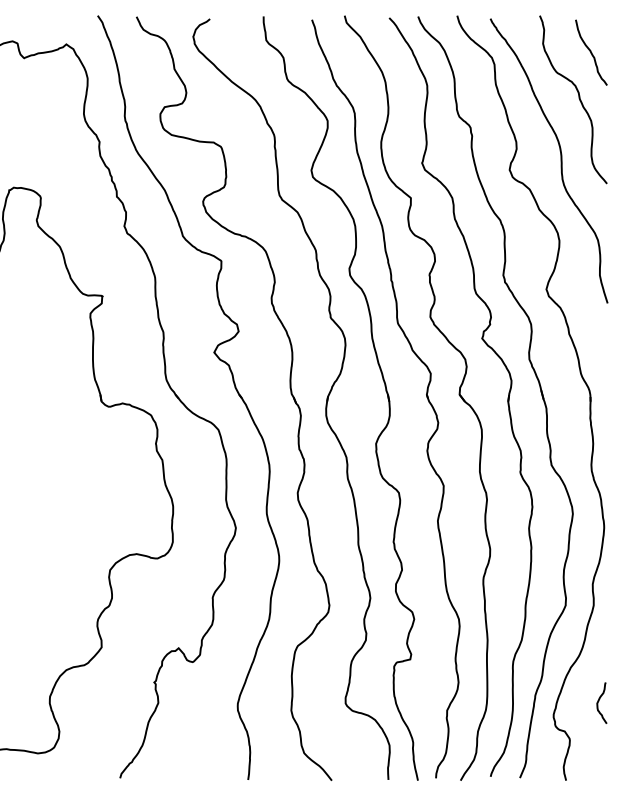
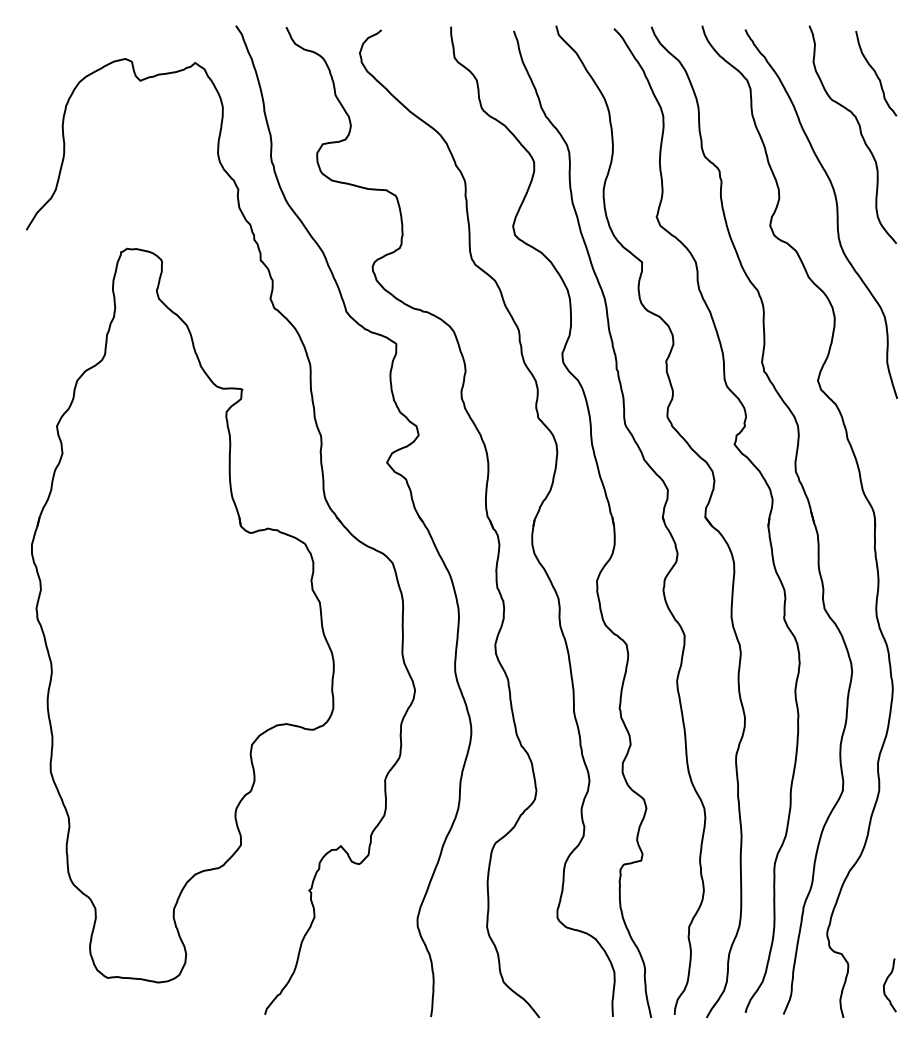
curve: (598, 702) -> (885, 984), moved

